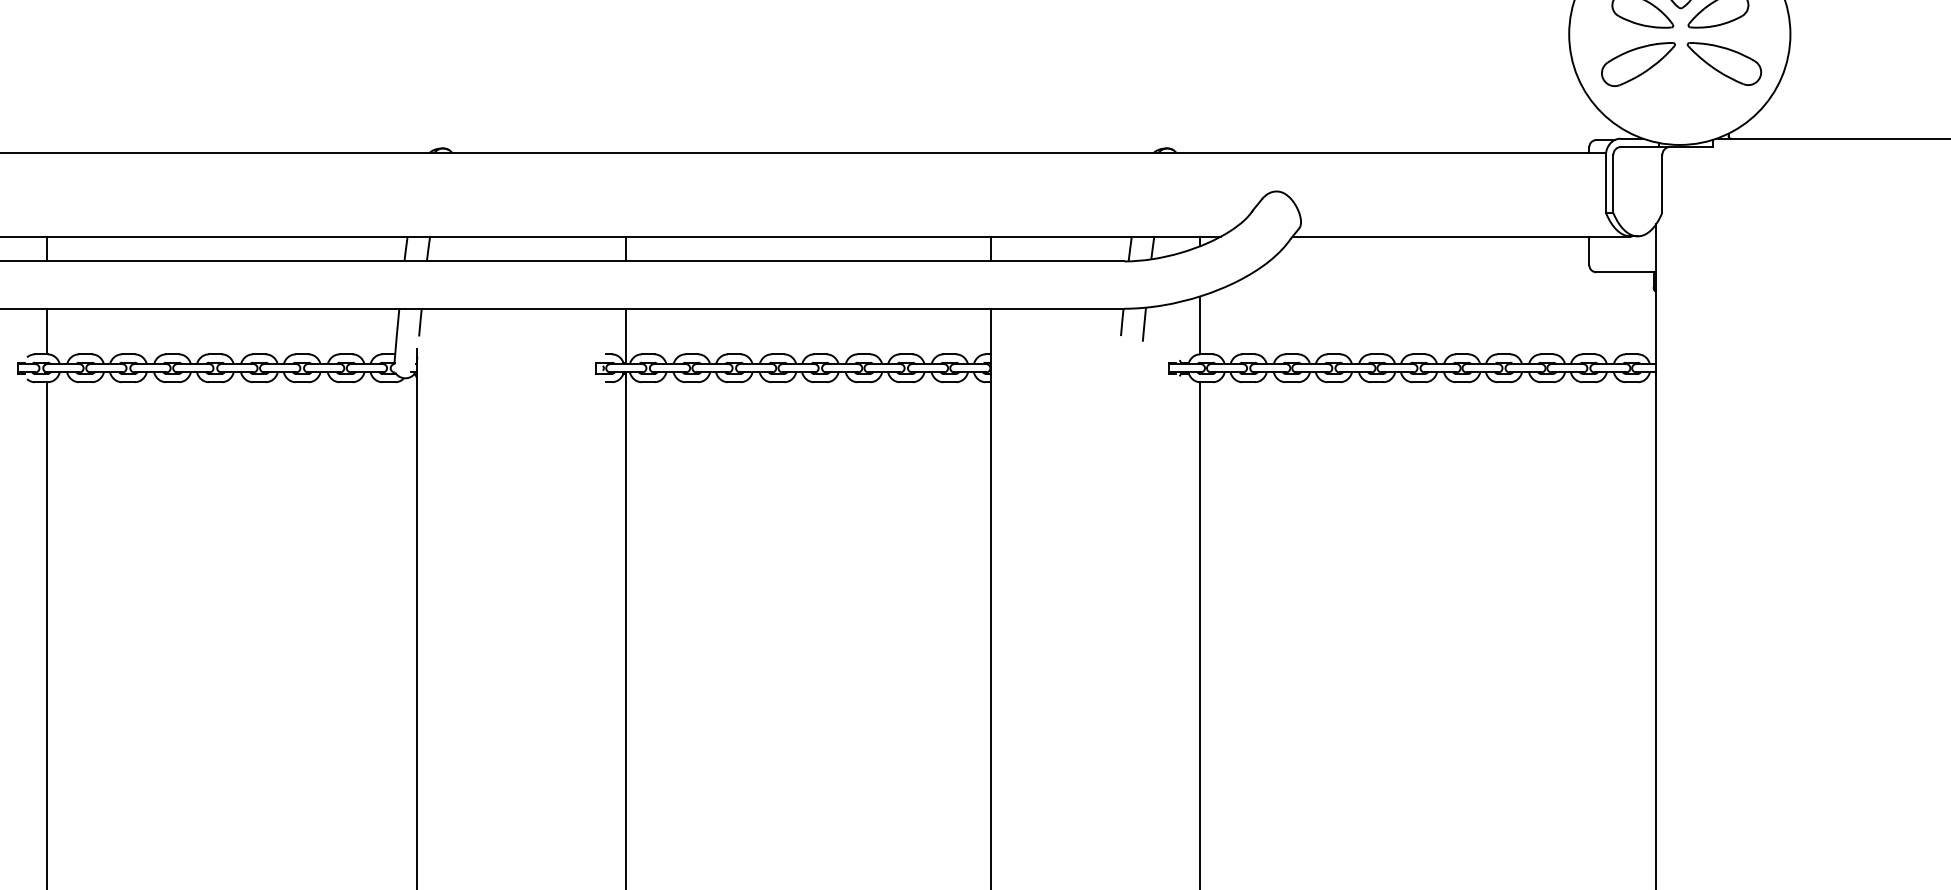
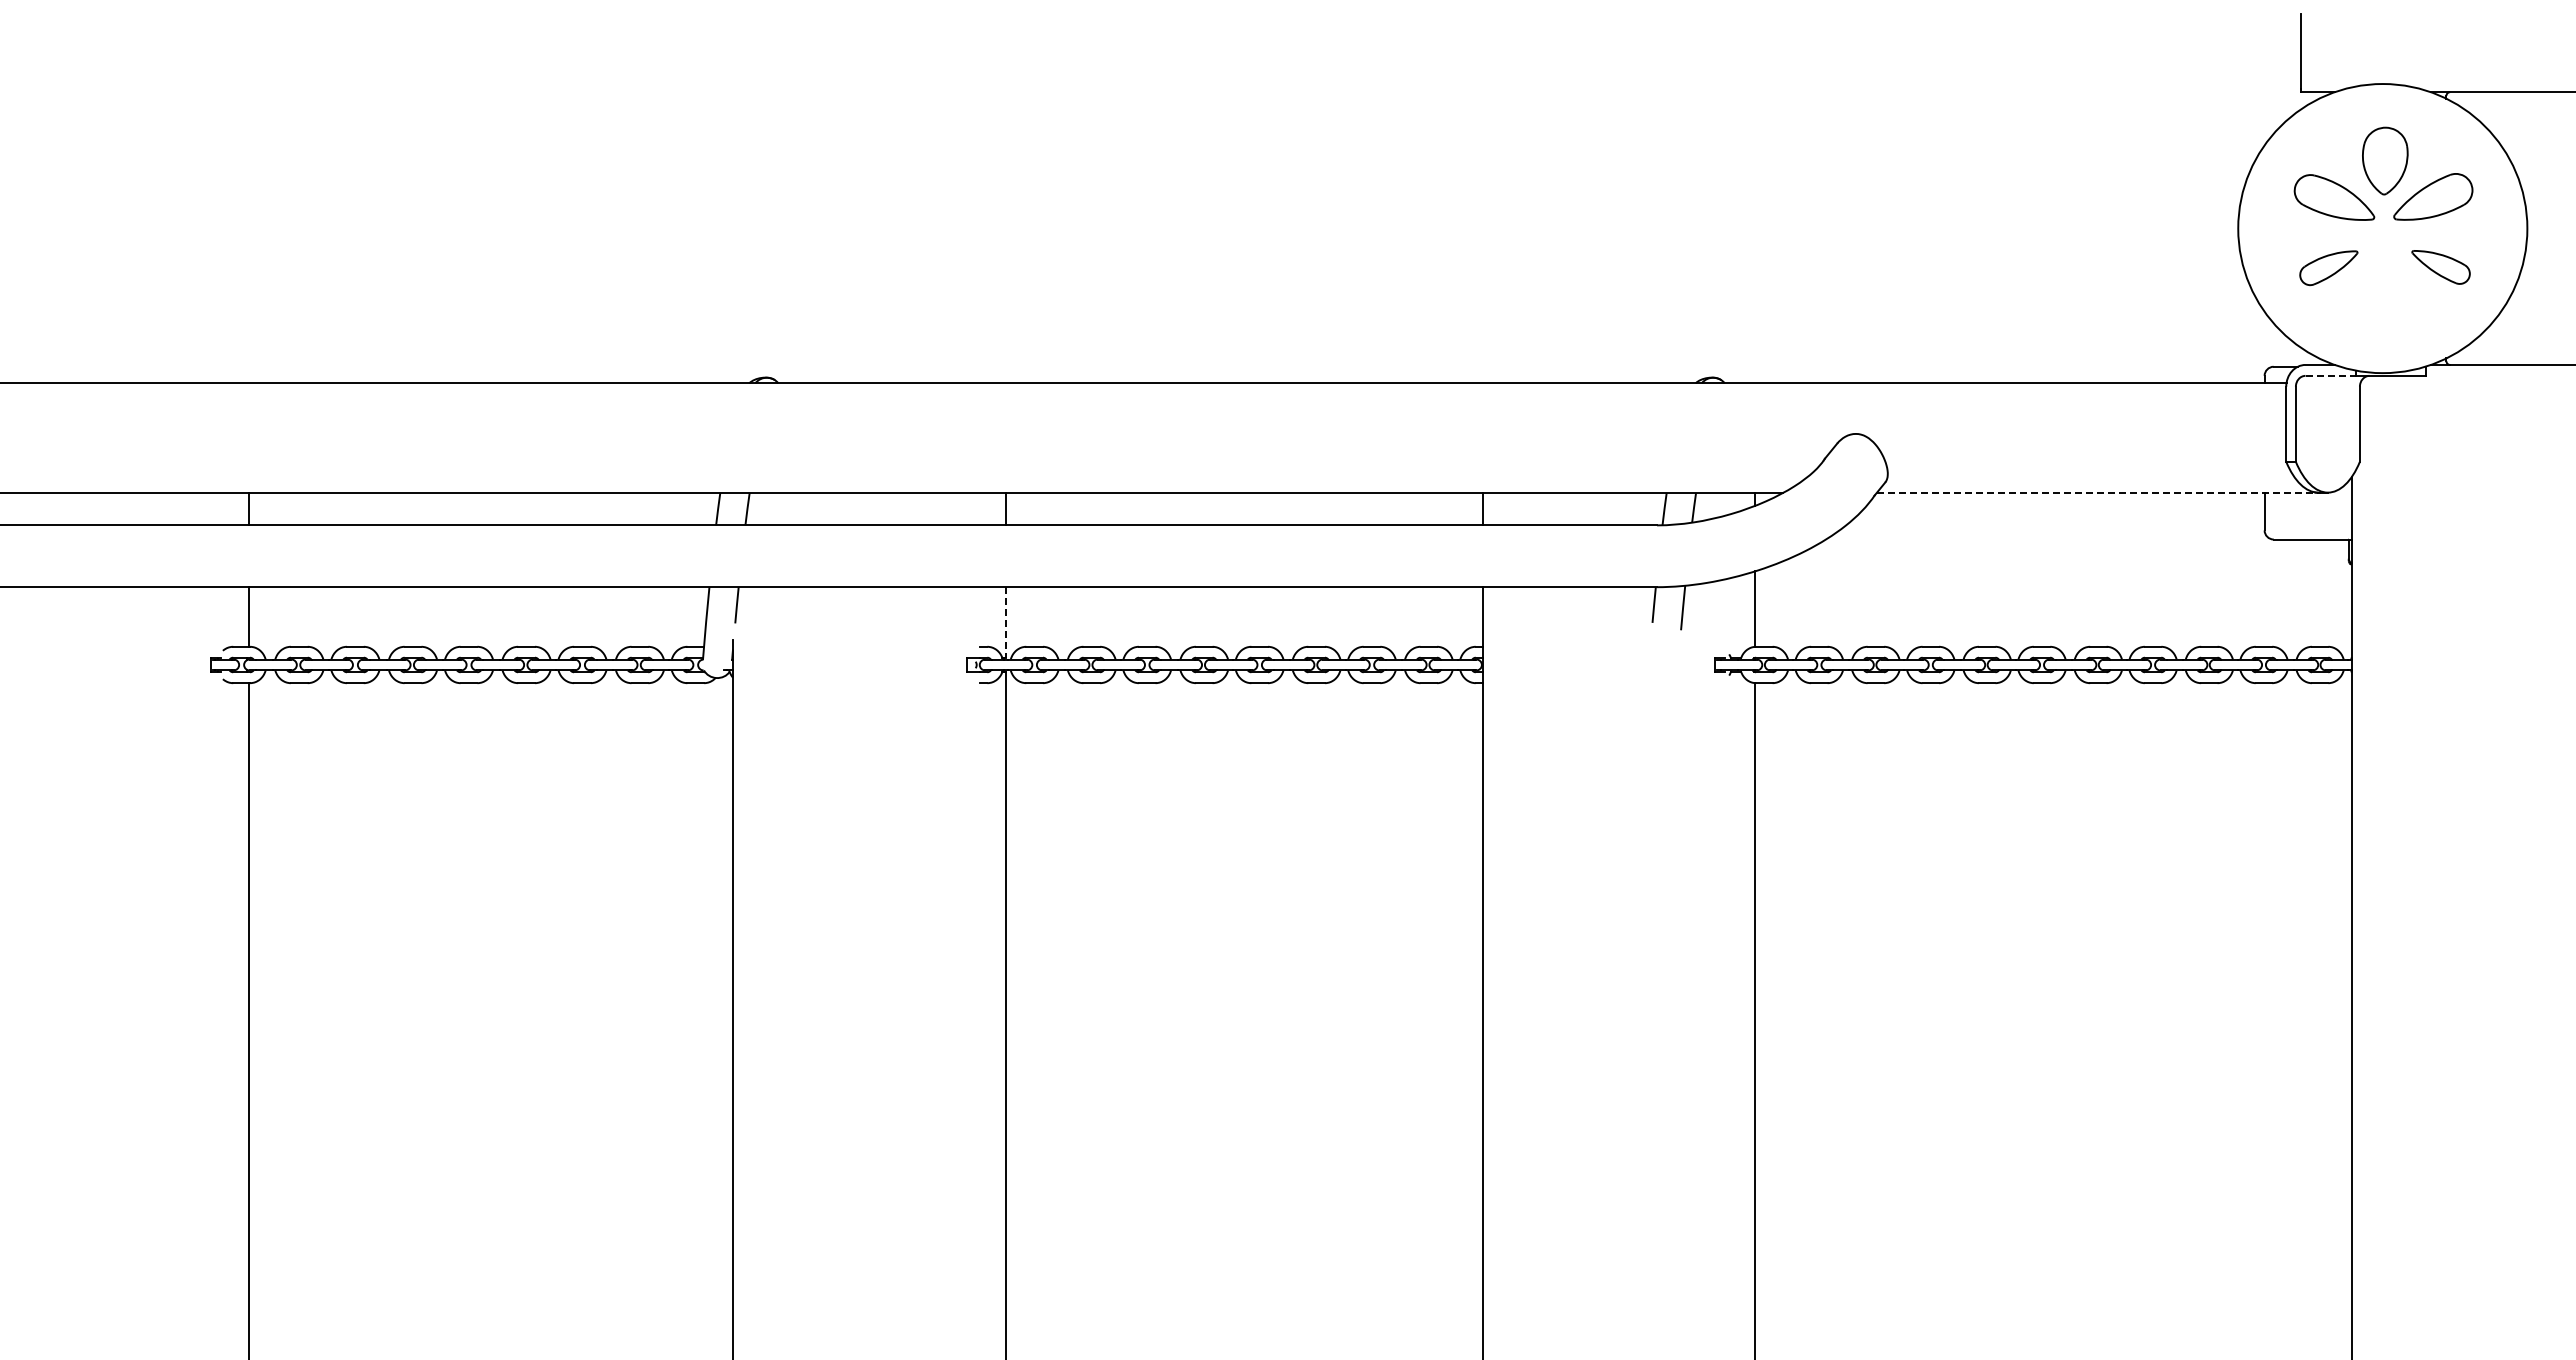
part: (1638, 64) -> (2328, 268), size x0.6
part: (1723, 64) -> (2440, 267), size x0.6
line: (1640, 146) -> (2331, 375), solid -> dashed
line: (1461, 236) -> (2097, 492), solid -> dashed
line: (625, 335) -> (1005, 622), solid -> dashed

